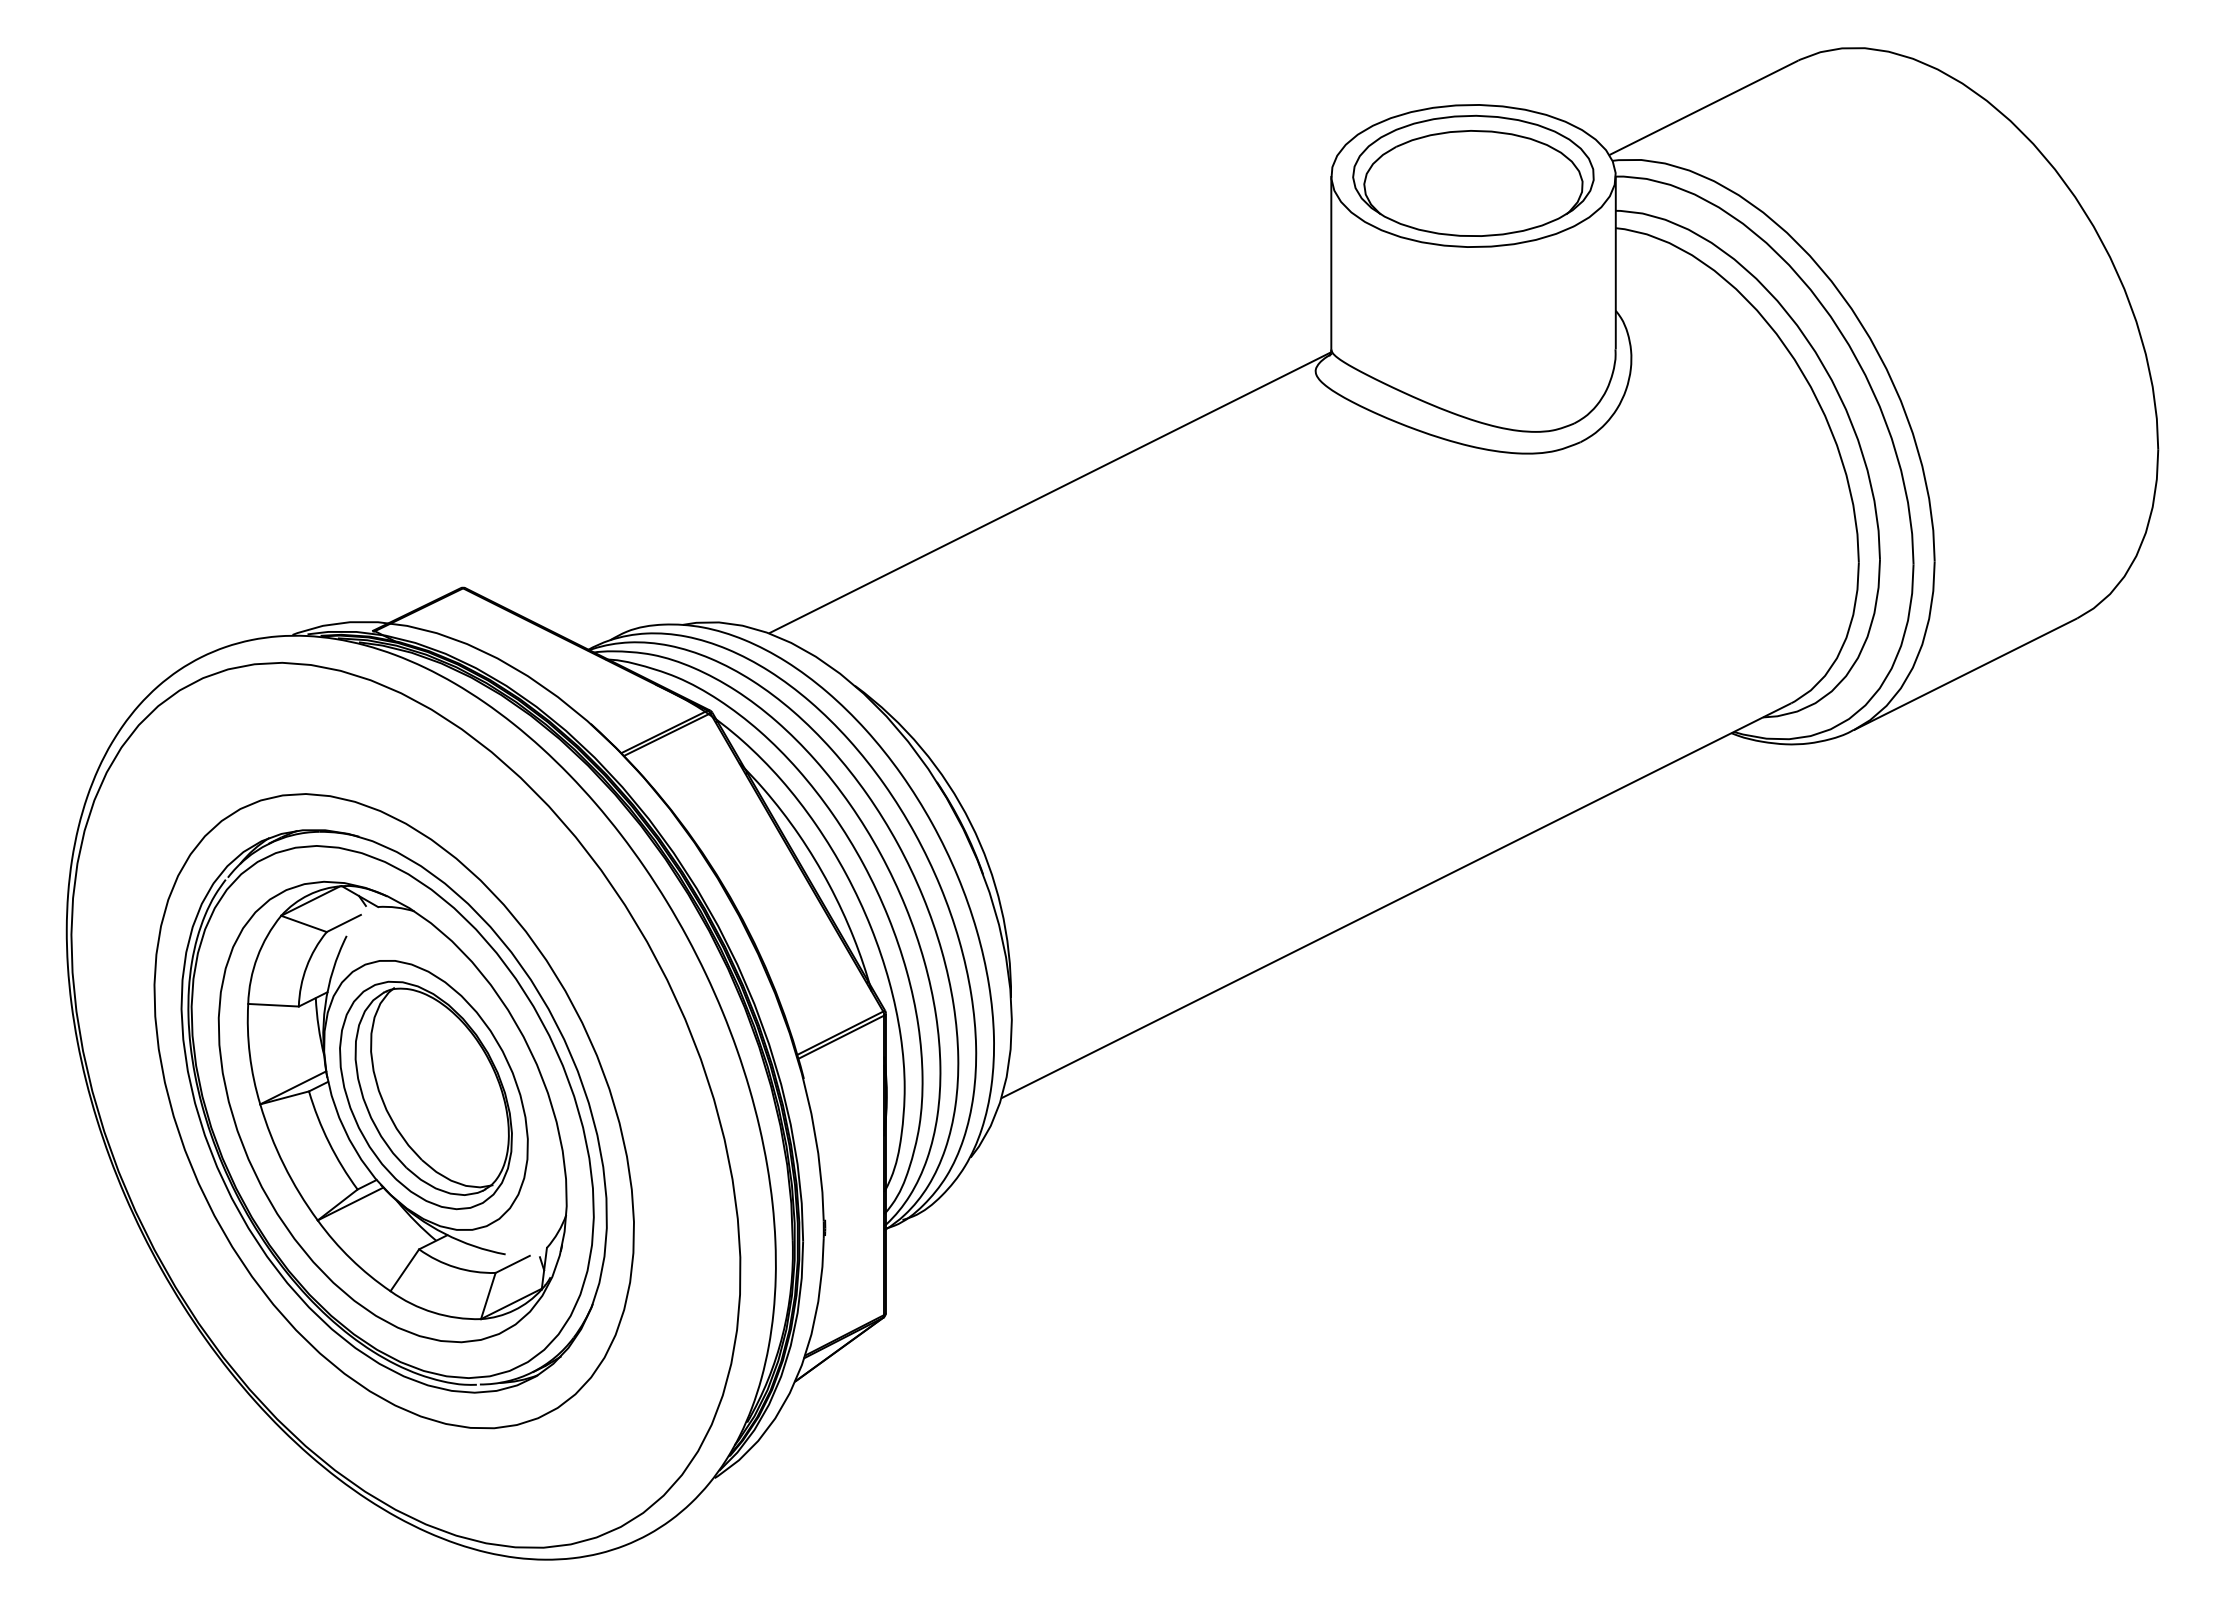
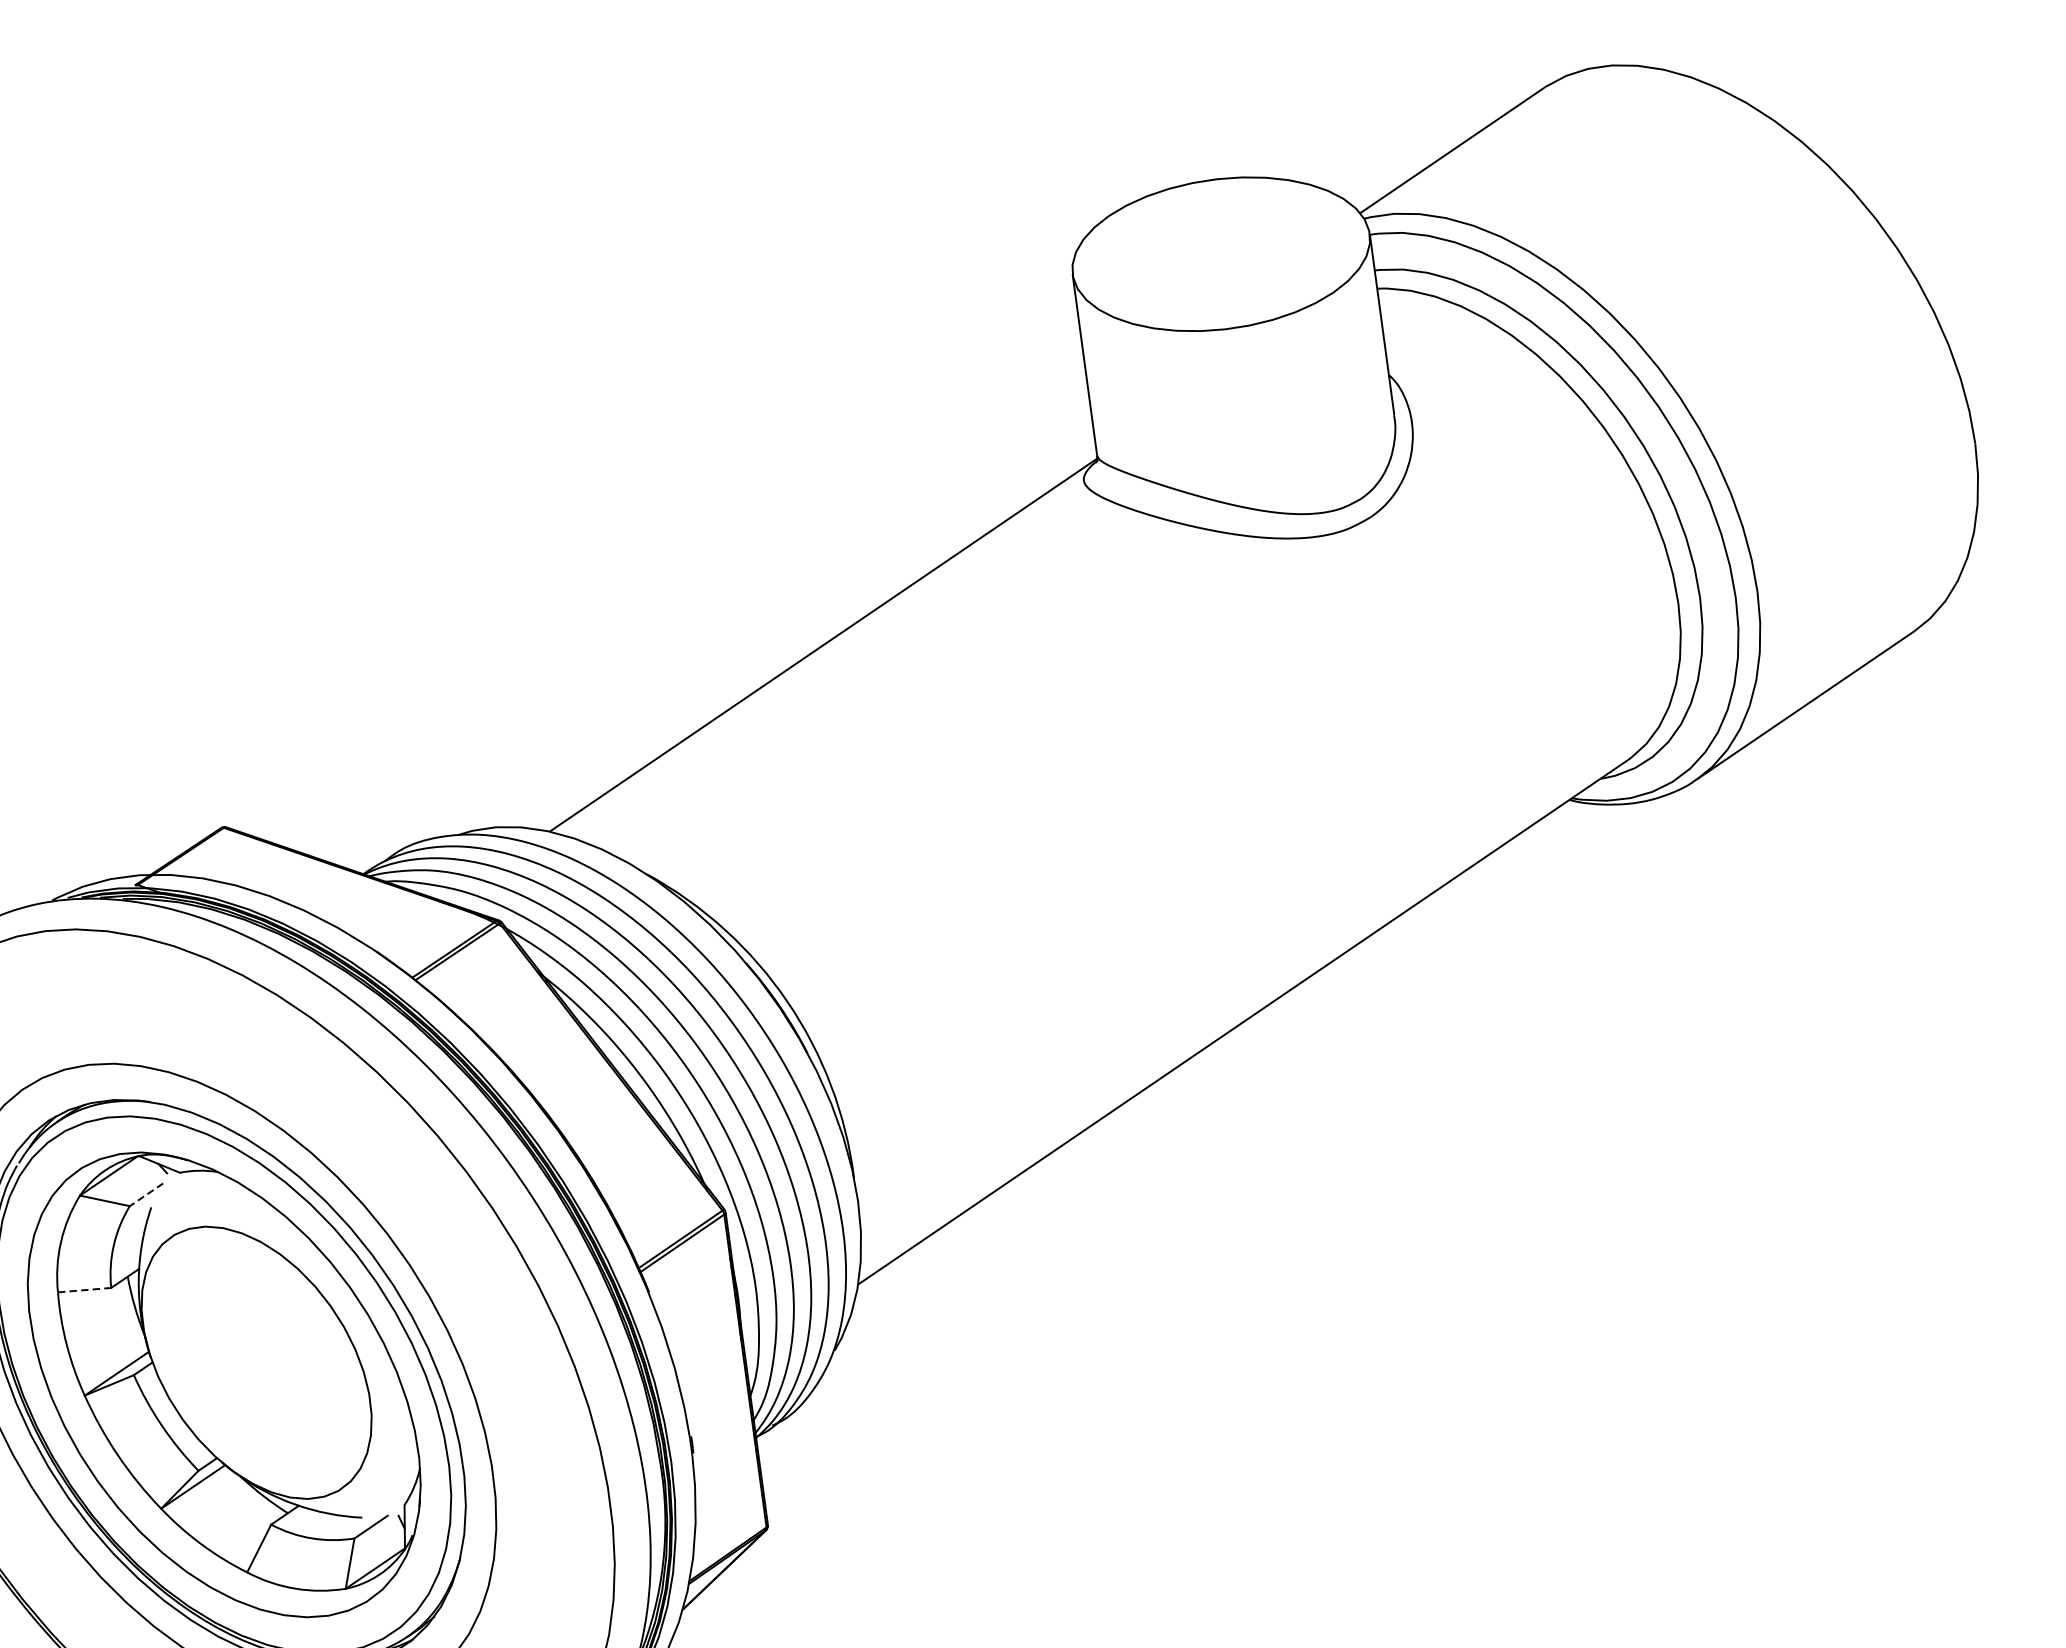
part: (1473, 175) -> (1221, 253), removed
line: (343, 923) -> (146, 1194), solid -> dashed
line: (274, 1005) -> (85, 1290), solid -> dashed
part: (425, 1095) -> (256, 1362), removed

